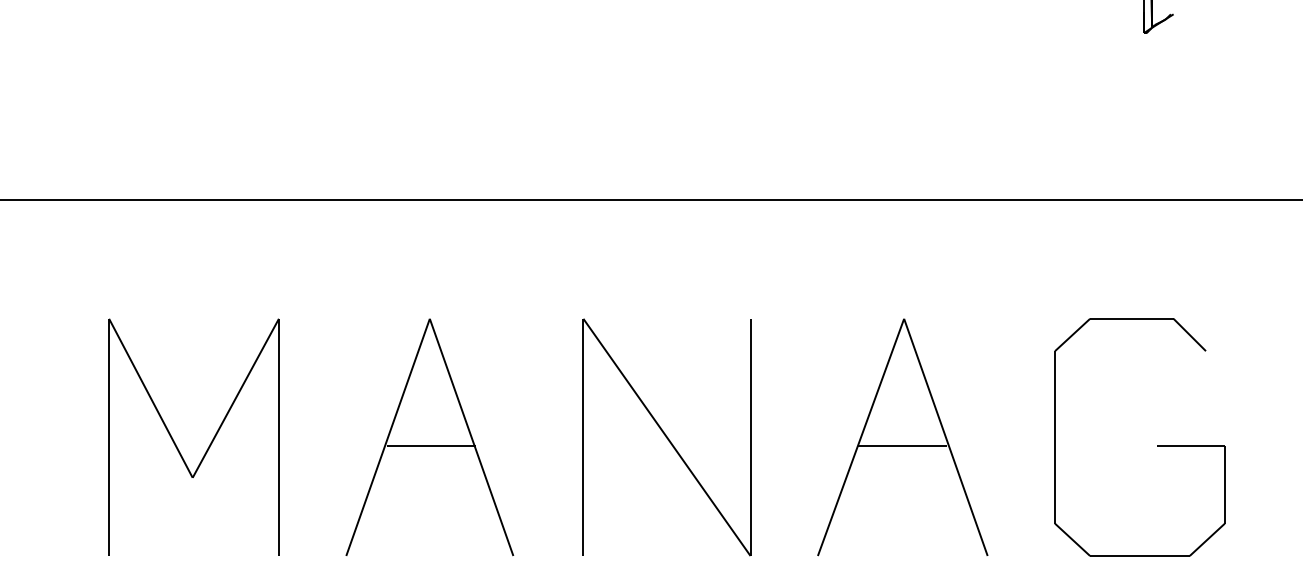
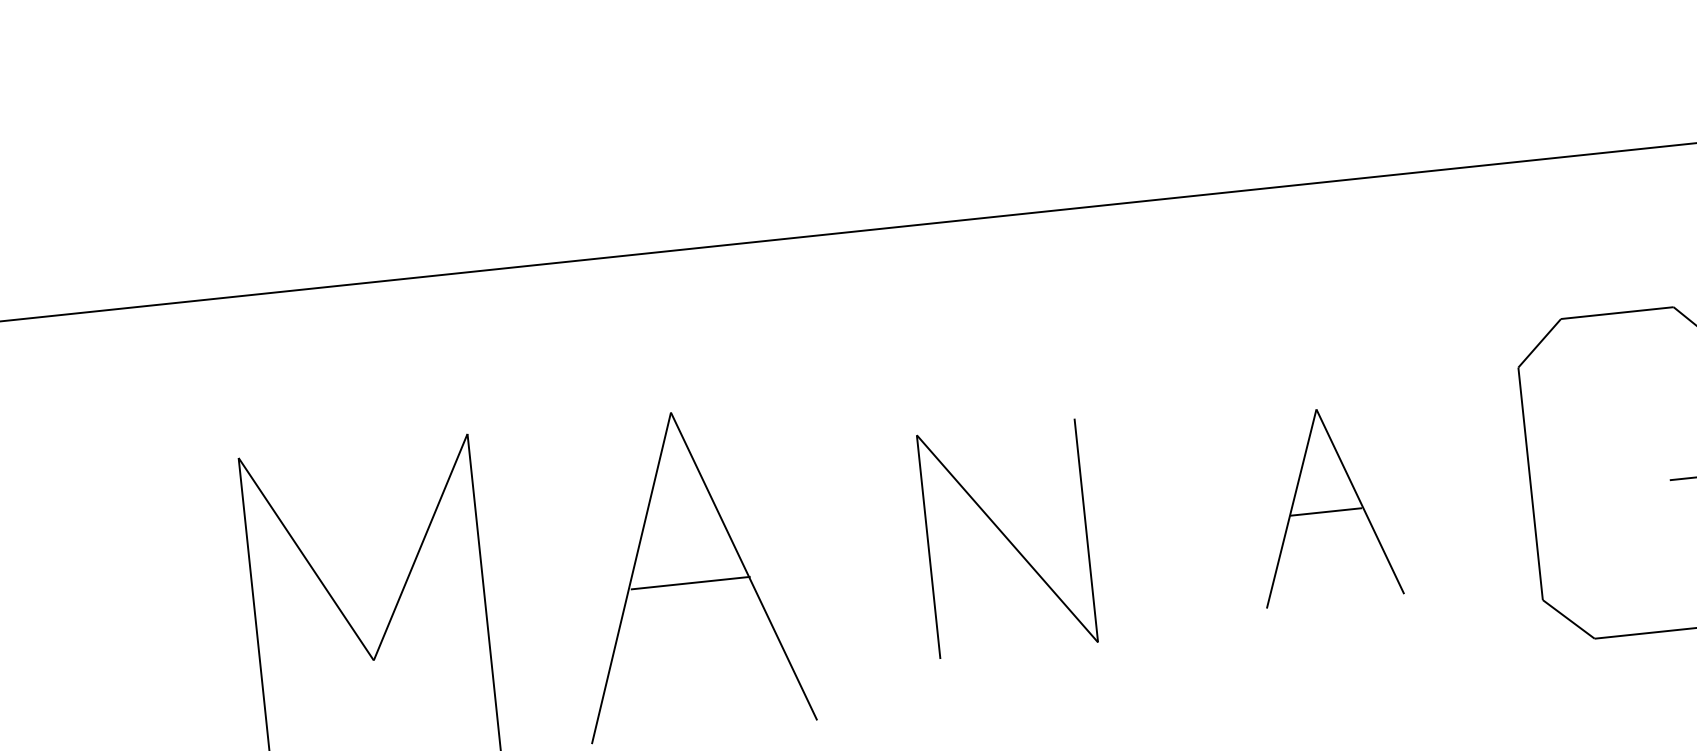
part: (666, 437) -> (1006, 538), size x0.7
part: (902, 437) -> (1324, 505), size x0.6

